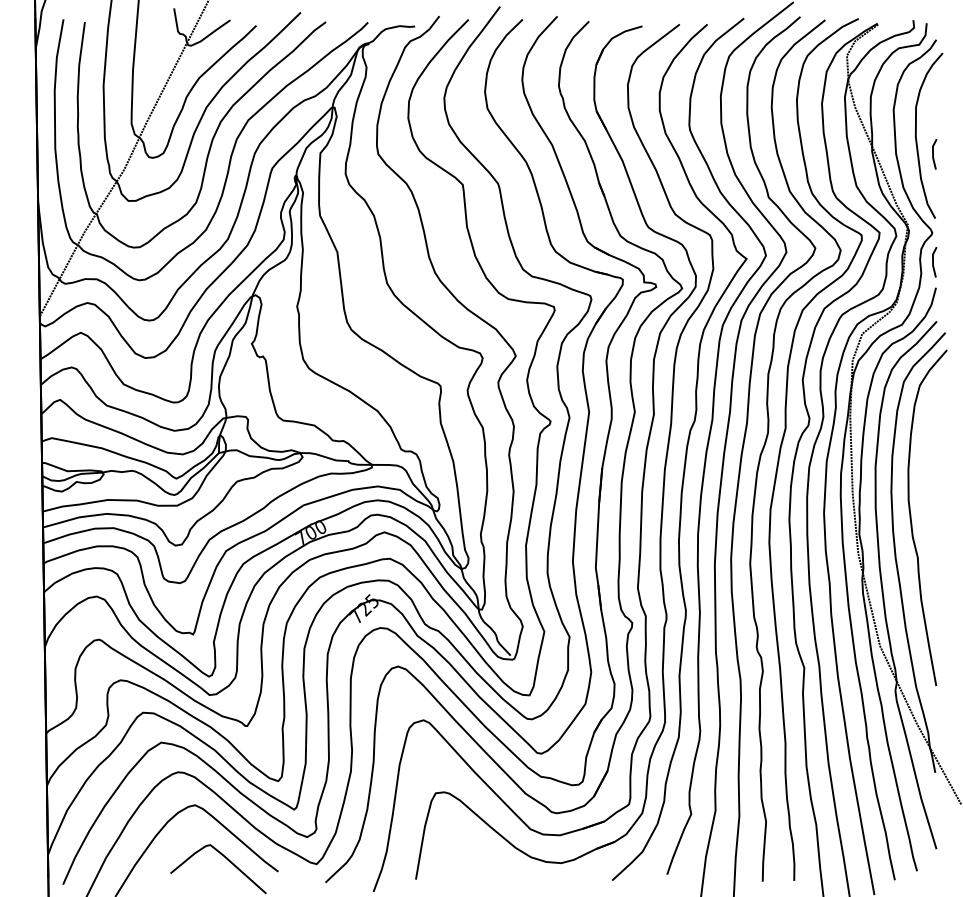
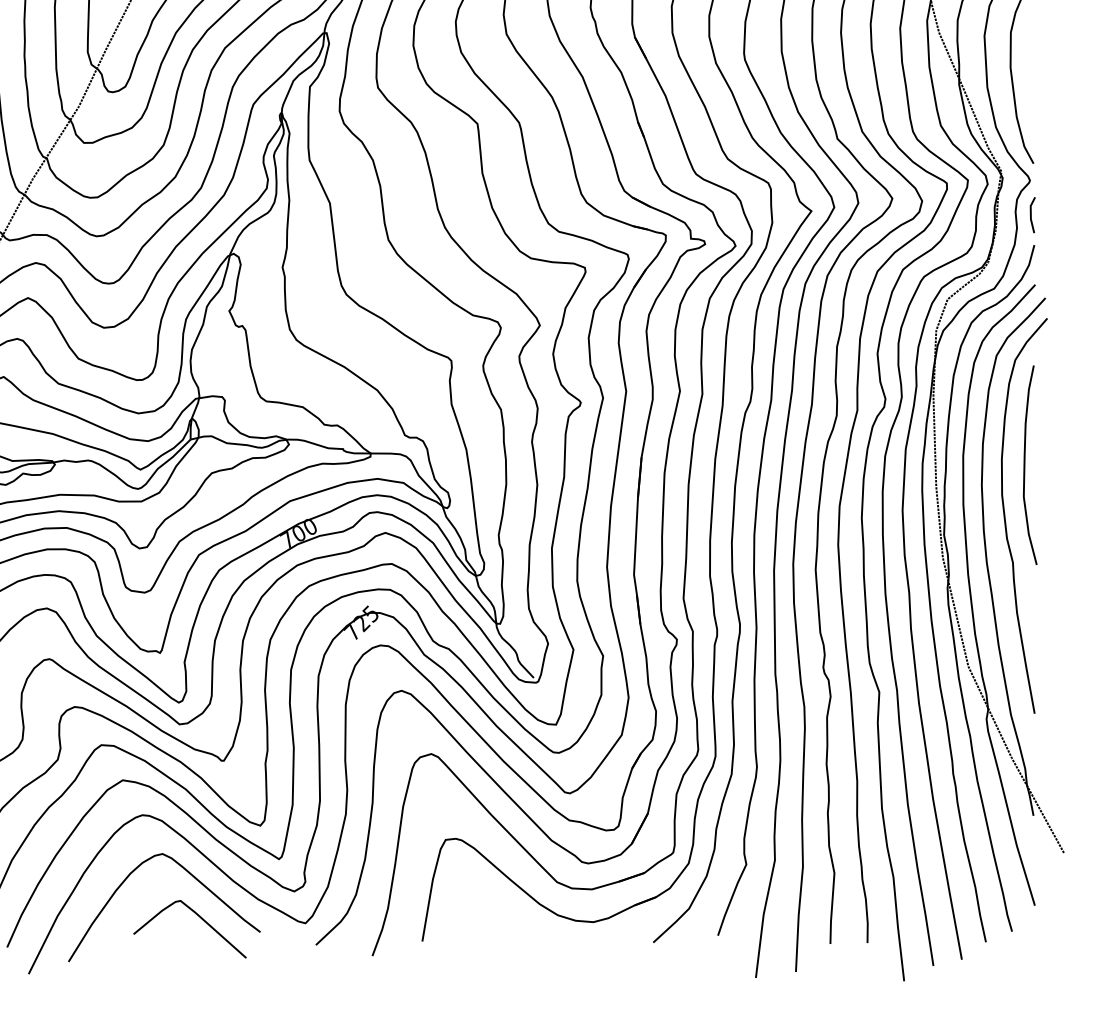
line: (933, 154) -> (1031, 88), removed
curve: (928, 474) -> (1025, 464), added

